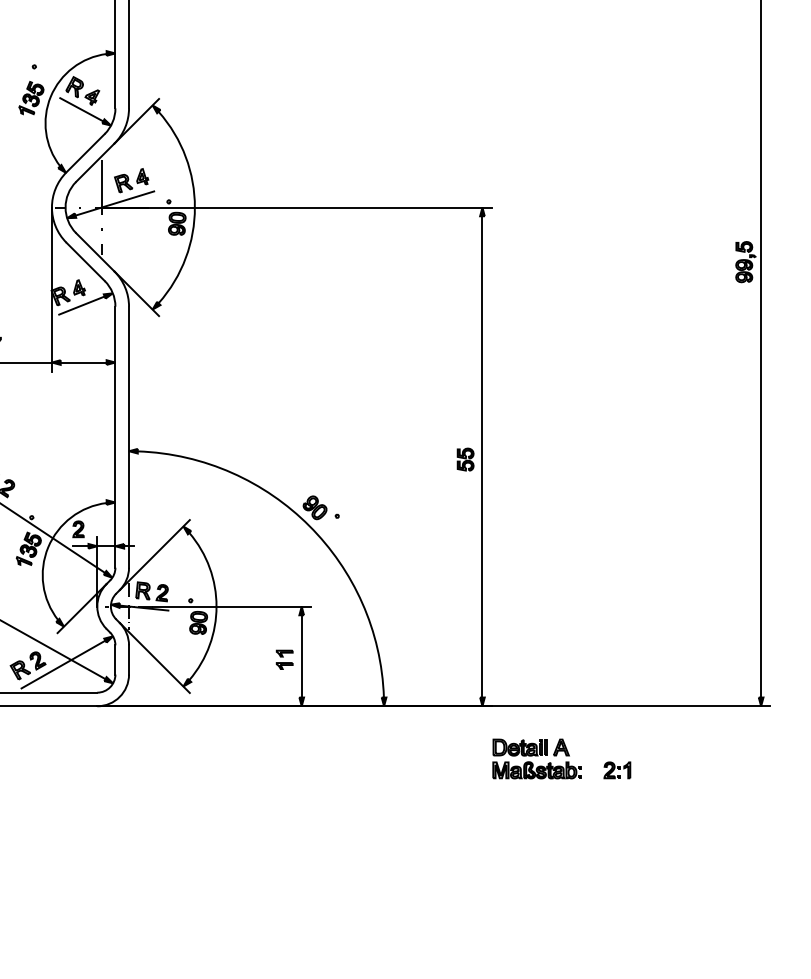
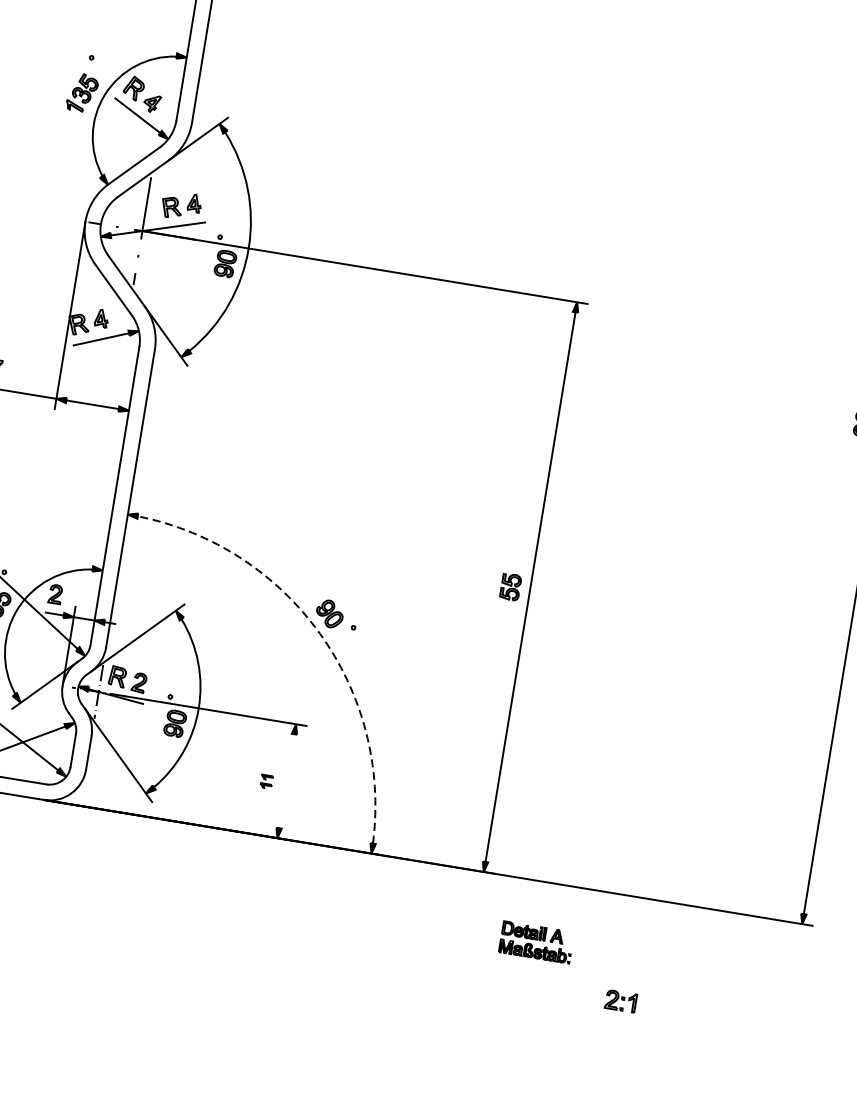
arc: (309, 525) -> (320, 633), solid -> dashed
line: (301, 656) -> (286, 781), removed
part: (284, 659) -> (266, 781), size x0.6
part: (536, 758) -> (535, 941), size x0.7
part: (617, 770) -> (621, 1001), moved

